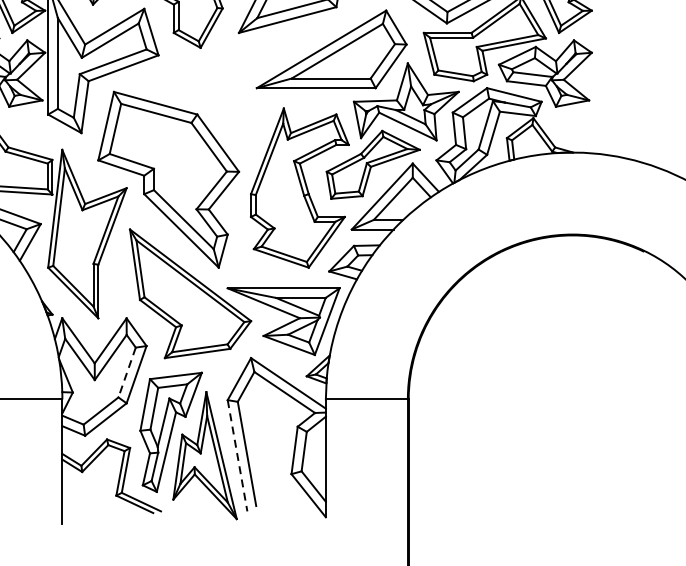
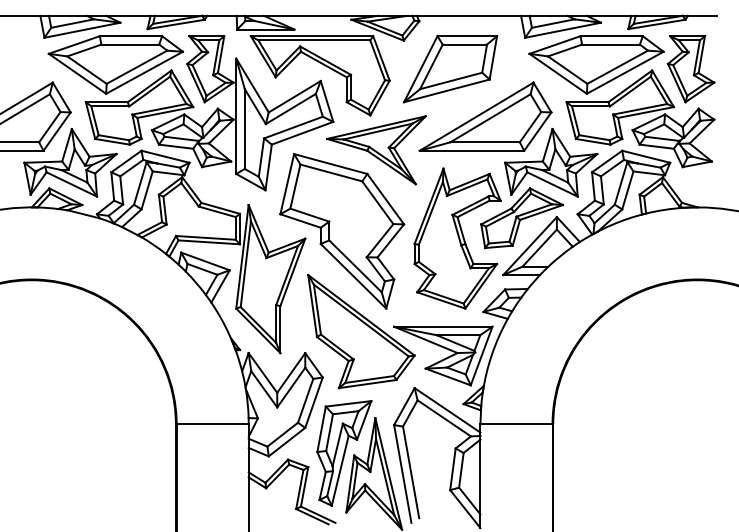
part: (207, 87) -> (376, 150), added
line: (126, 373) -> (305, 401), dashed -> solid
line: (237, 456) -> (402, 474), dashed -> solid

